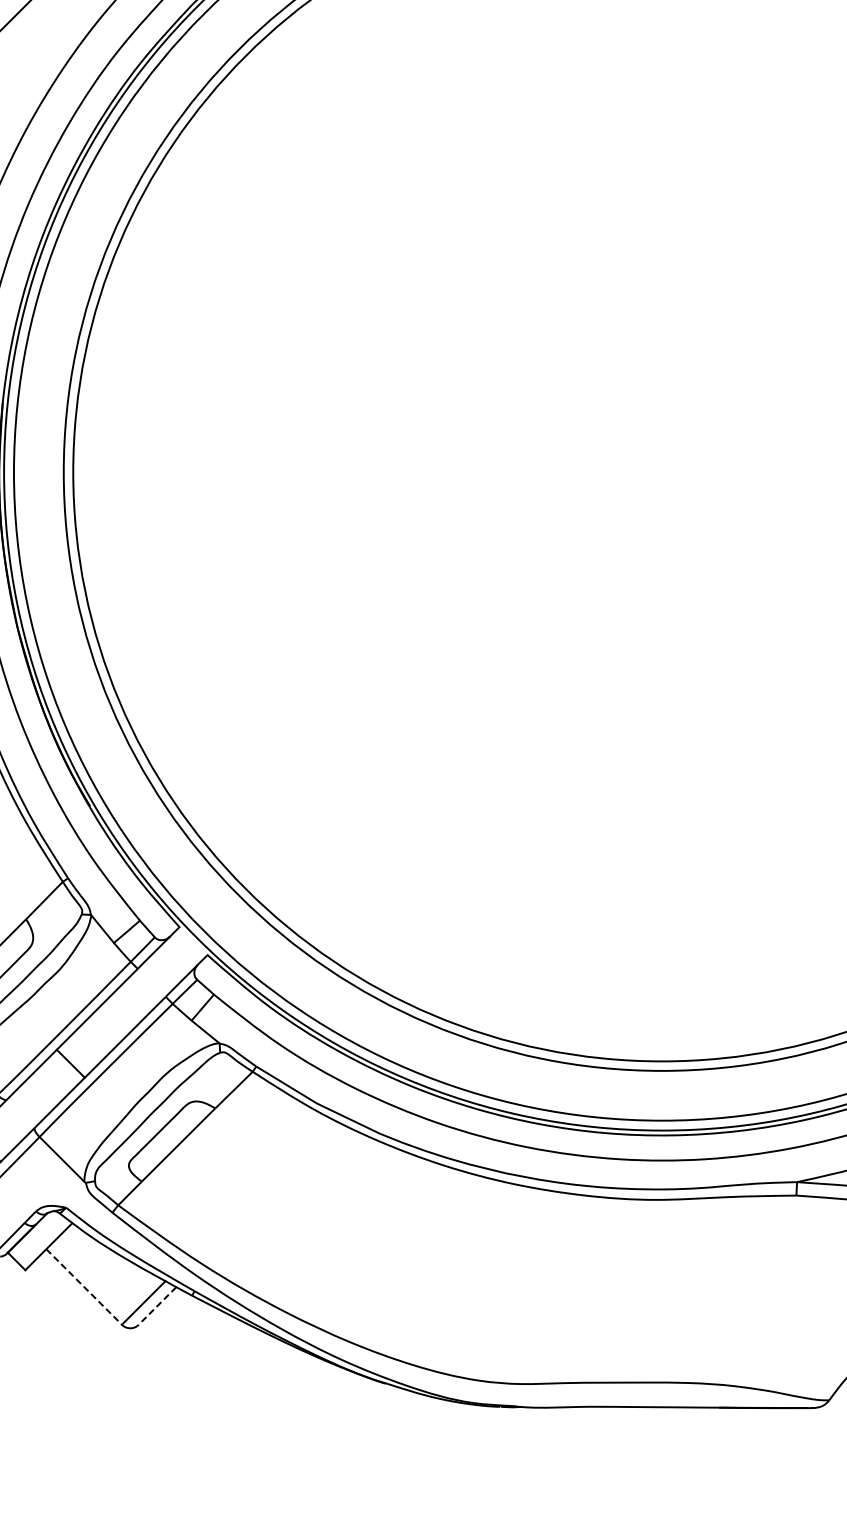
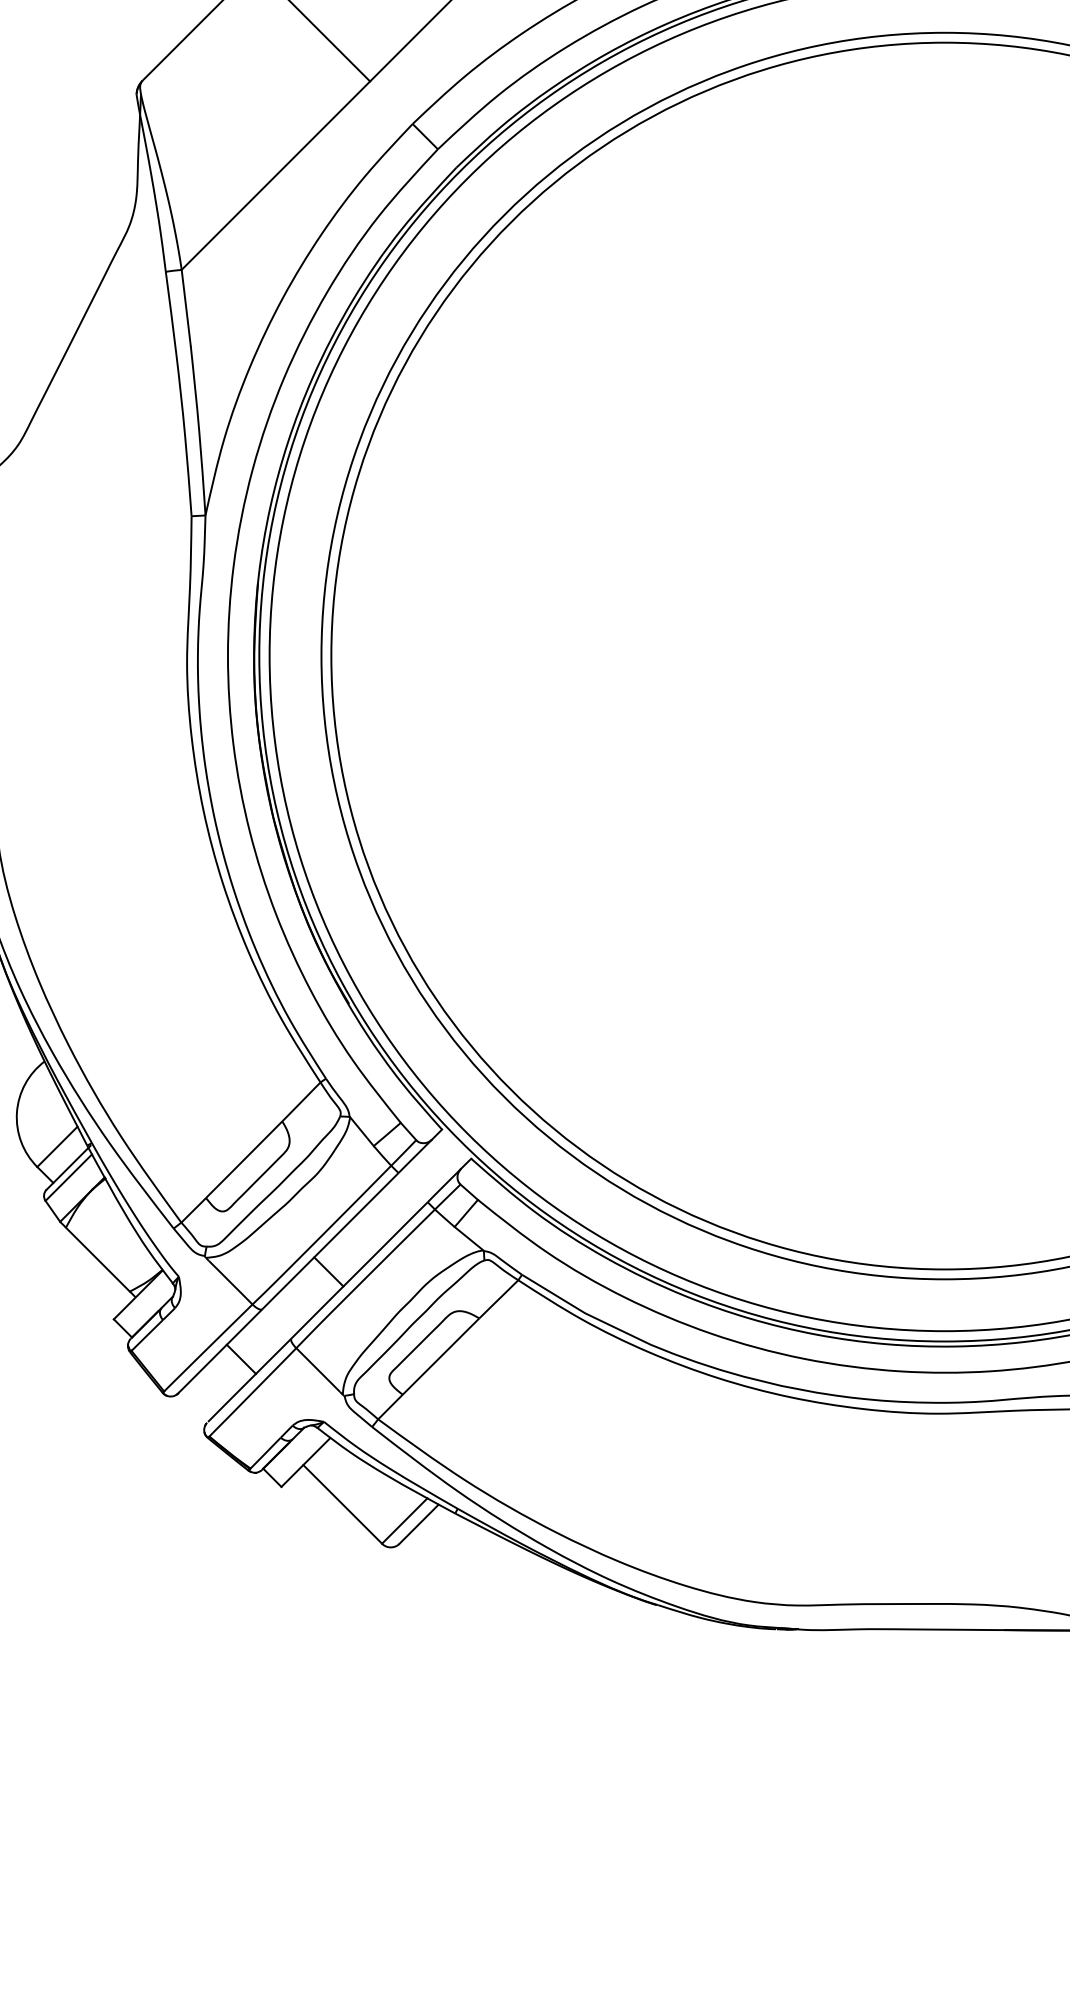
line: (83, 1287) -> (342, 1504), dashed -> solid
line: (157, 1306) -> (419, 1524), dashed -> solid

